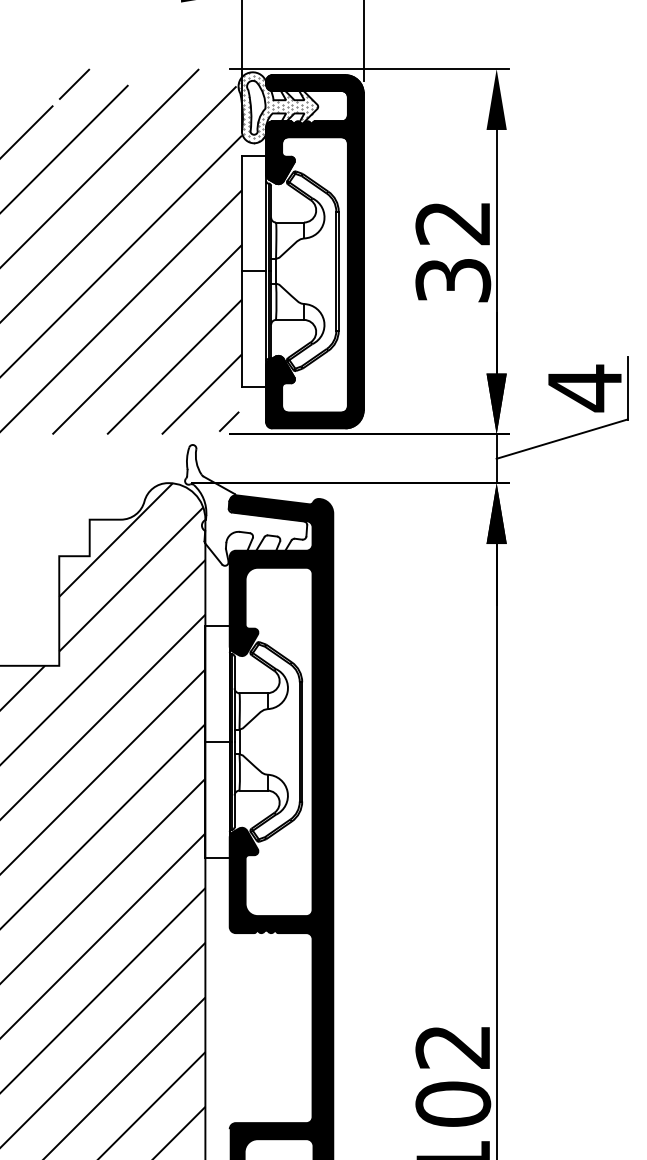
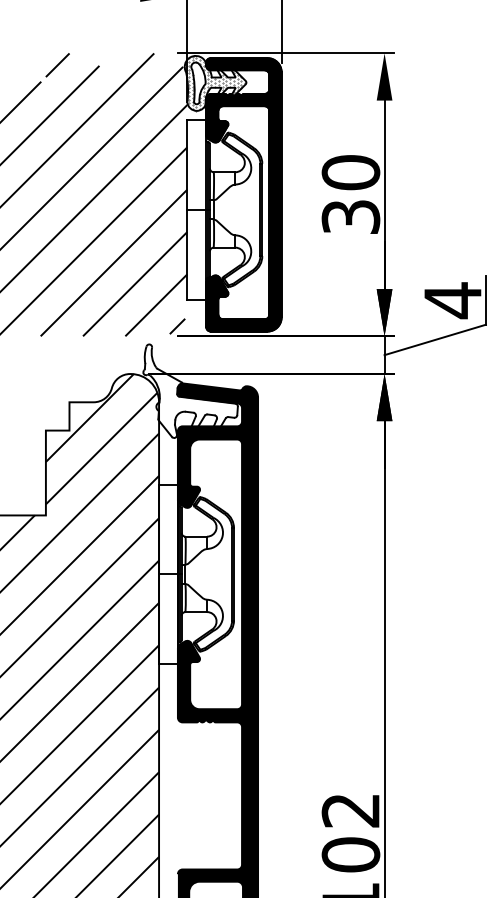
text: (452, 222) -> (350, 172), 32 -> 30

